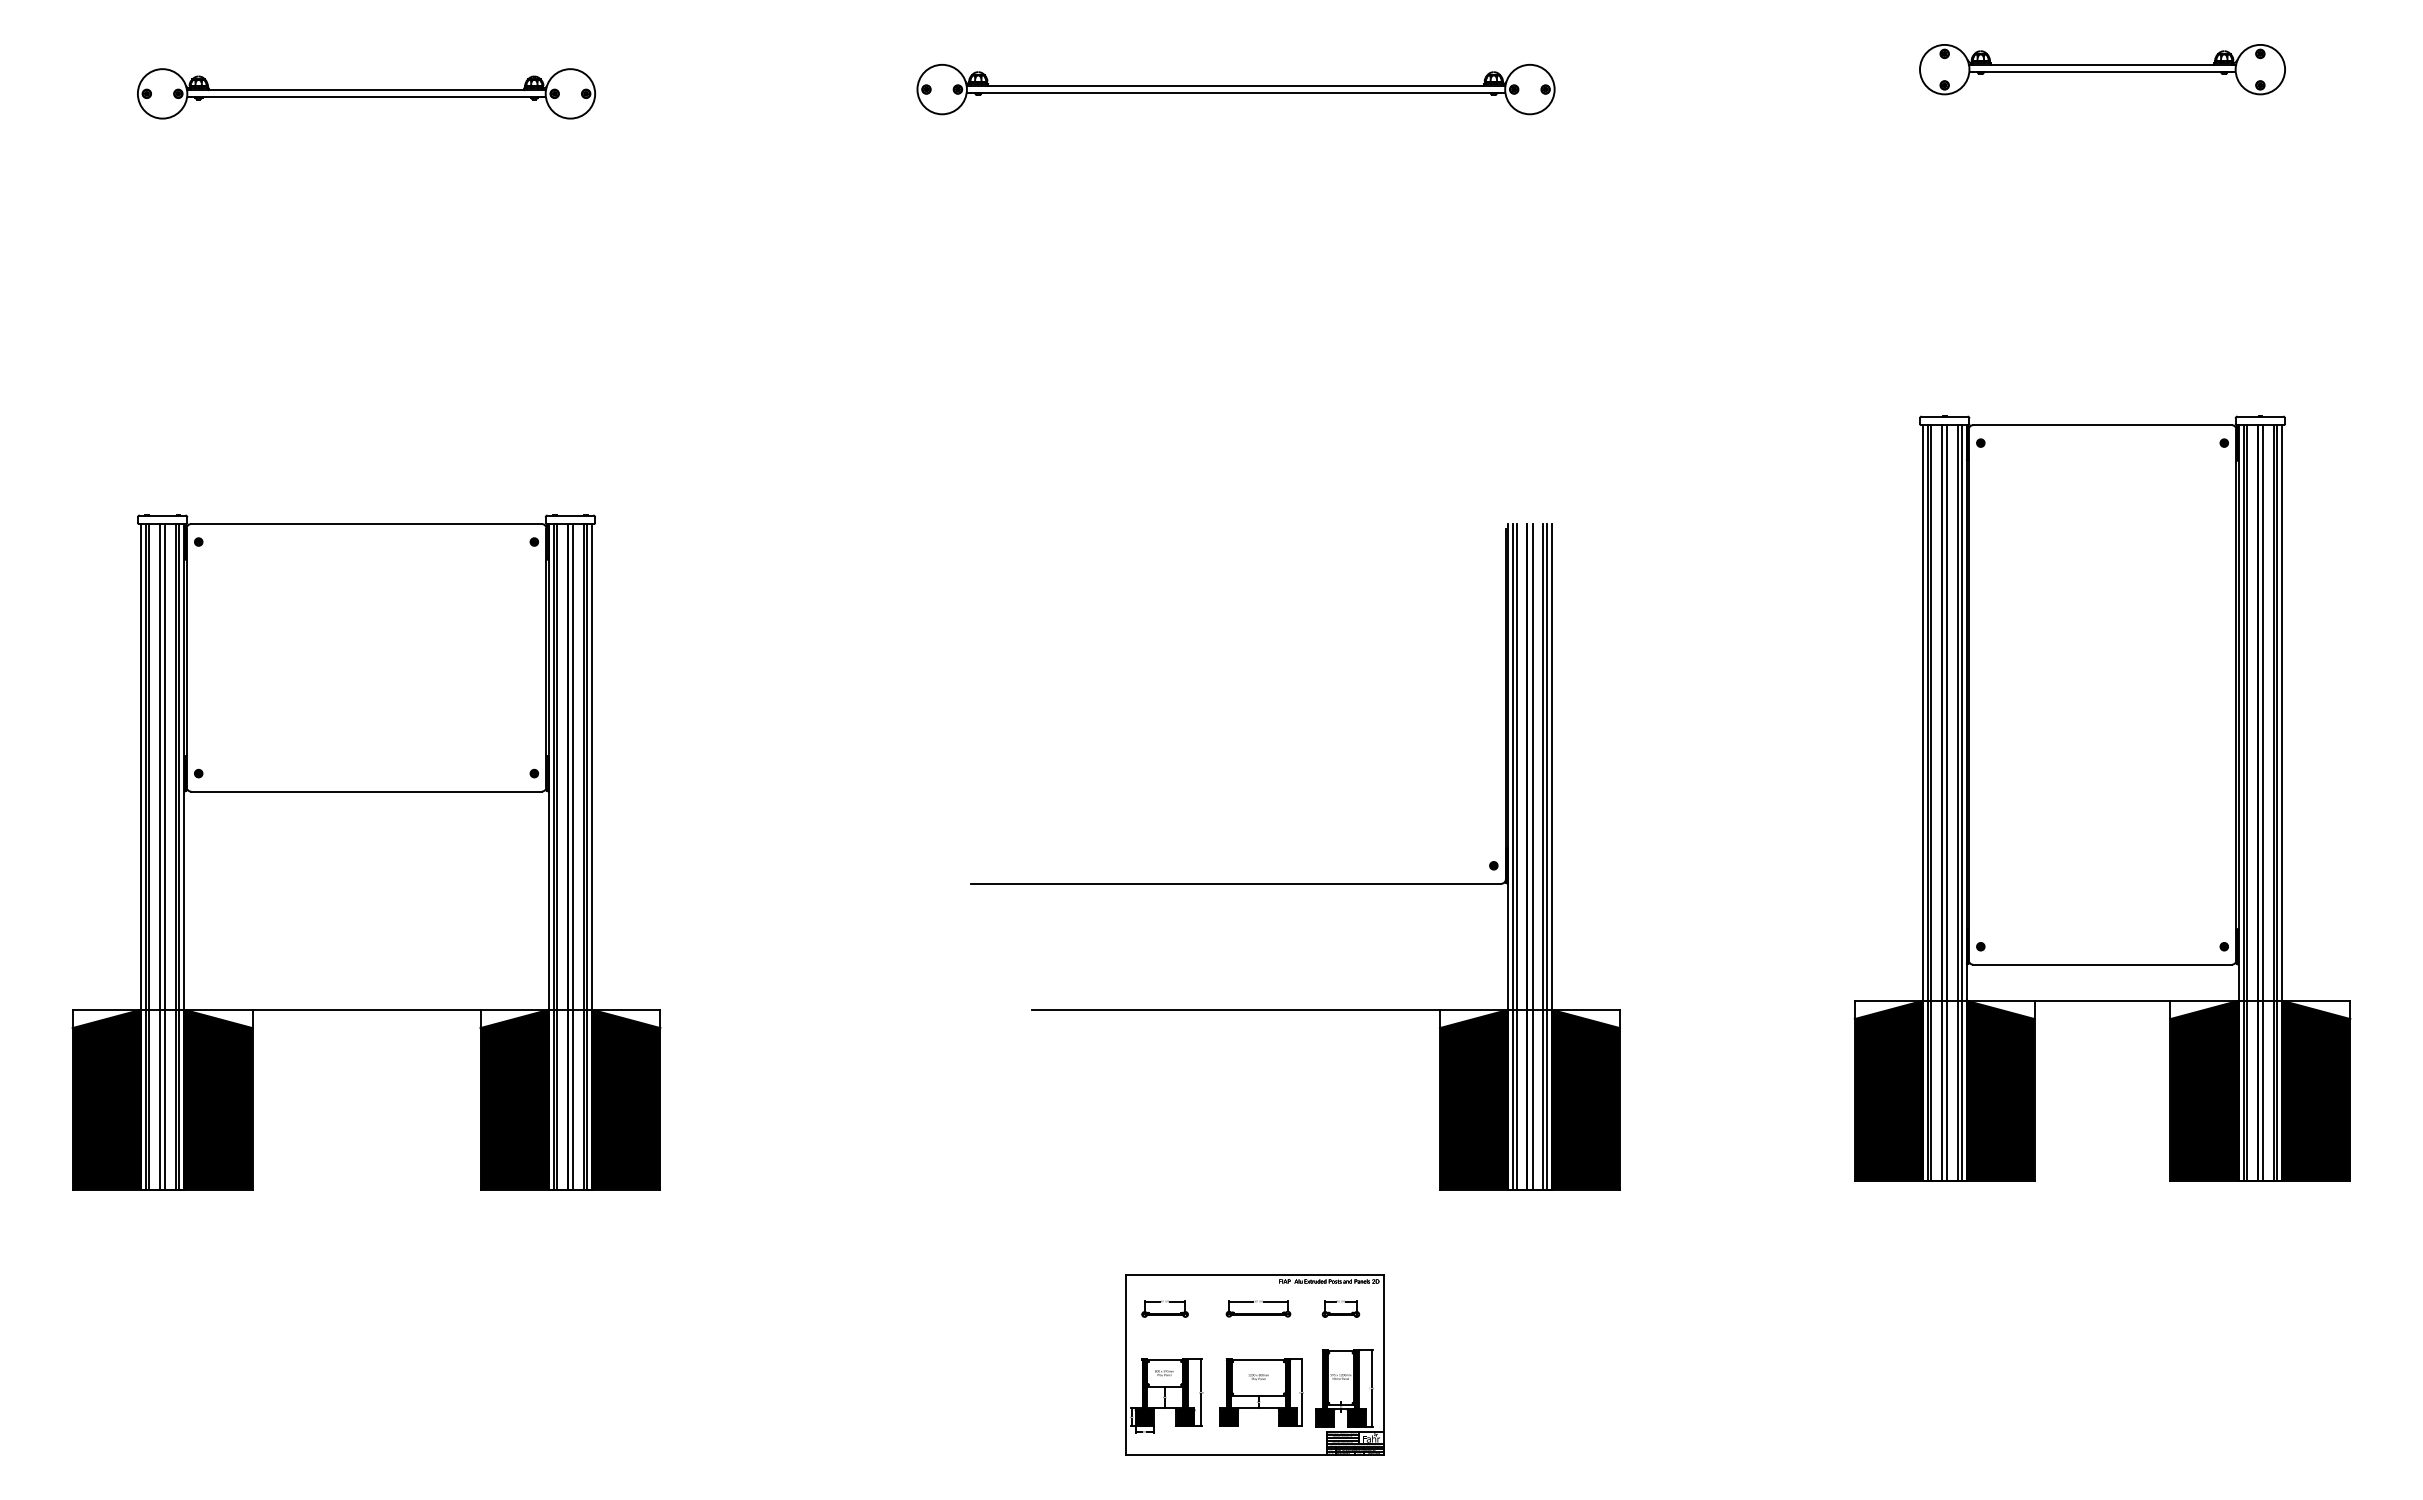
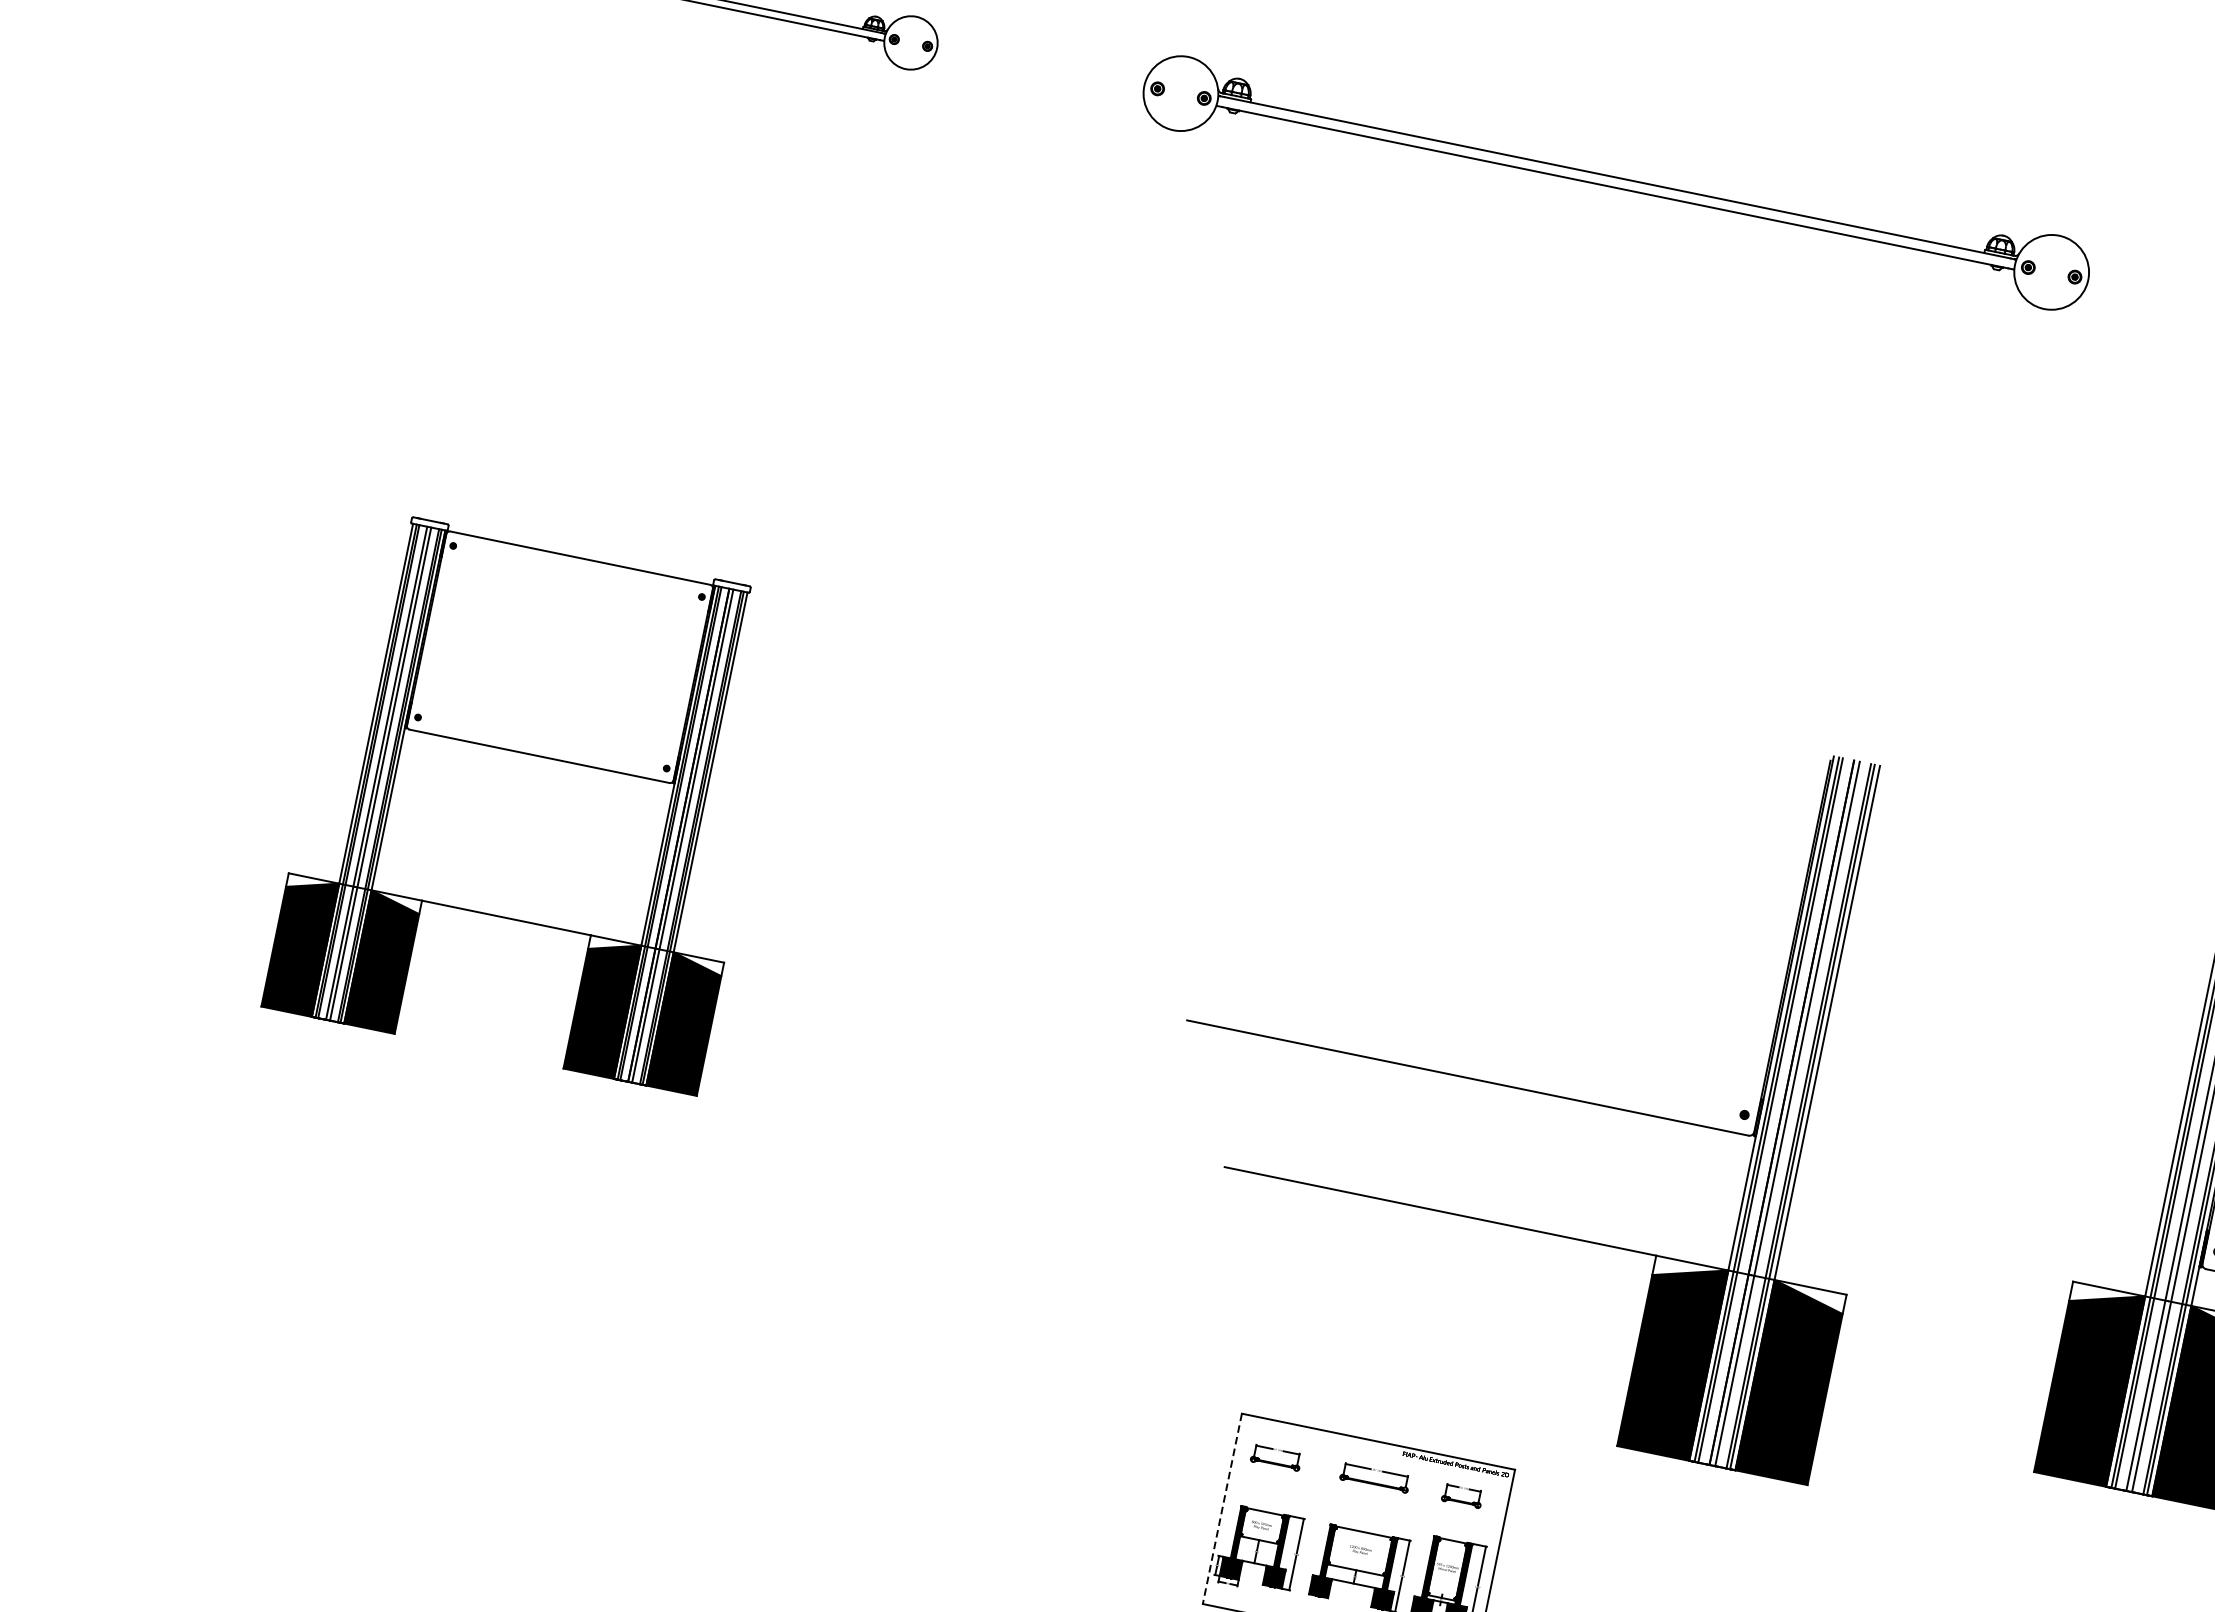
part: (1235, 89) -> (1615, 182), size x1.4
part: (366, 852) -> (530, 801), size x0.7
part: (1295, 883) -> (1530, 1090), moved
line: (1125, 1365) -> (1222, 1509), solid -> dashed

